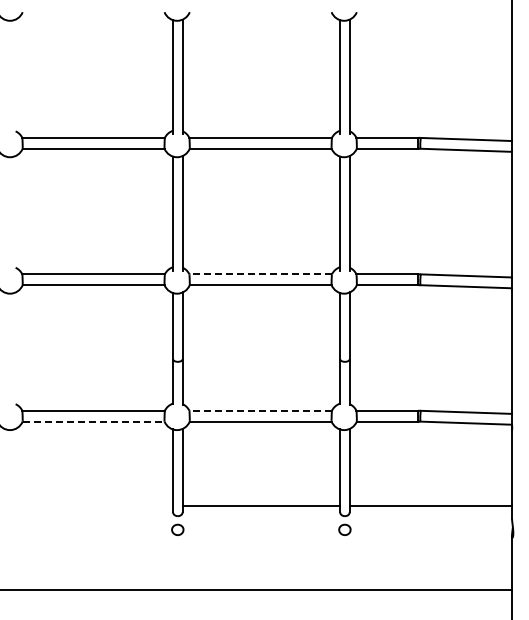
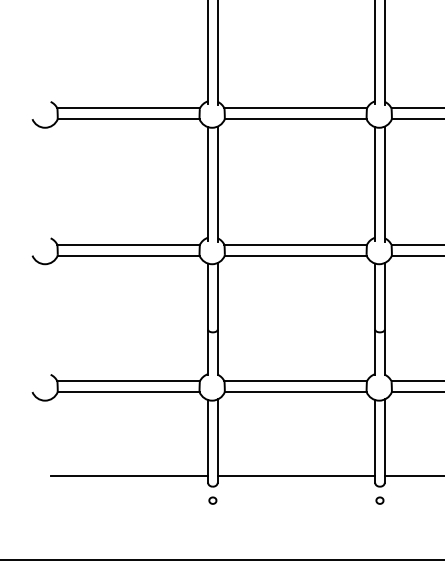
line: (260, 274) -> (295, 245), dashed -> solid
line: (260, 410) -> (295, 381), dashed -> solid
line: (93, 421) -> (128, 392), dashed -> solid
line: (94, 505) -> (129, 476), added
part: (177, 530) -> (212, 501), size x0.62
part: (344, 530) -> (379, 501), size x0.62

